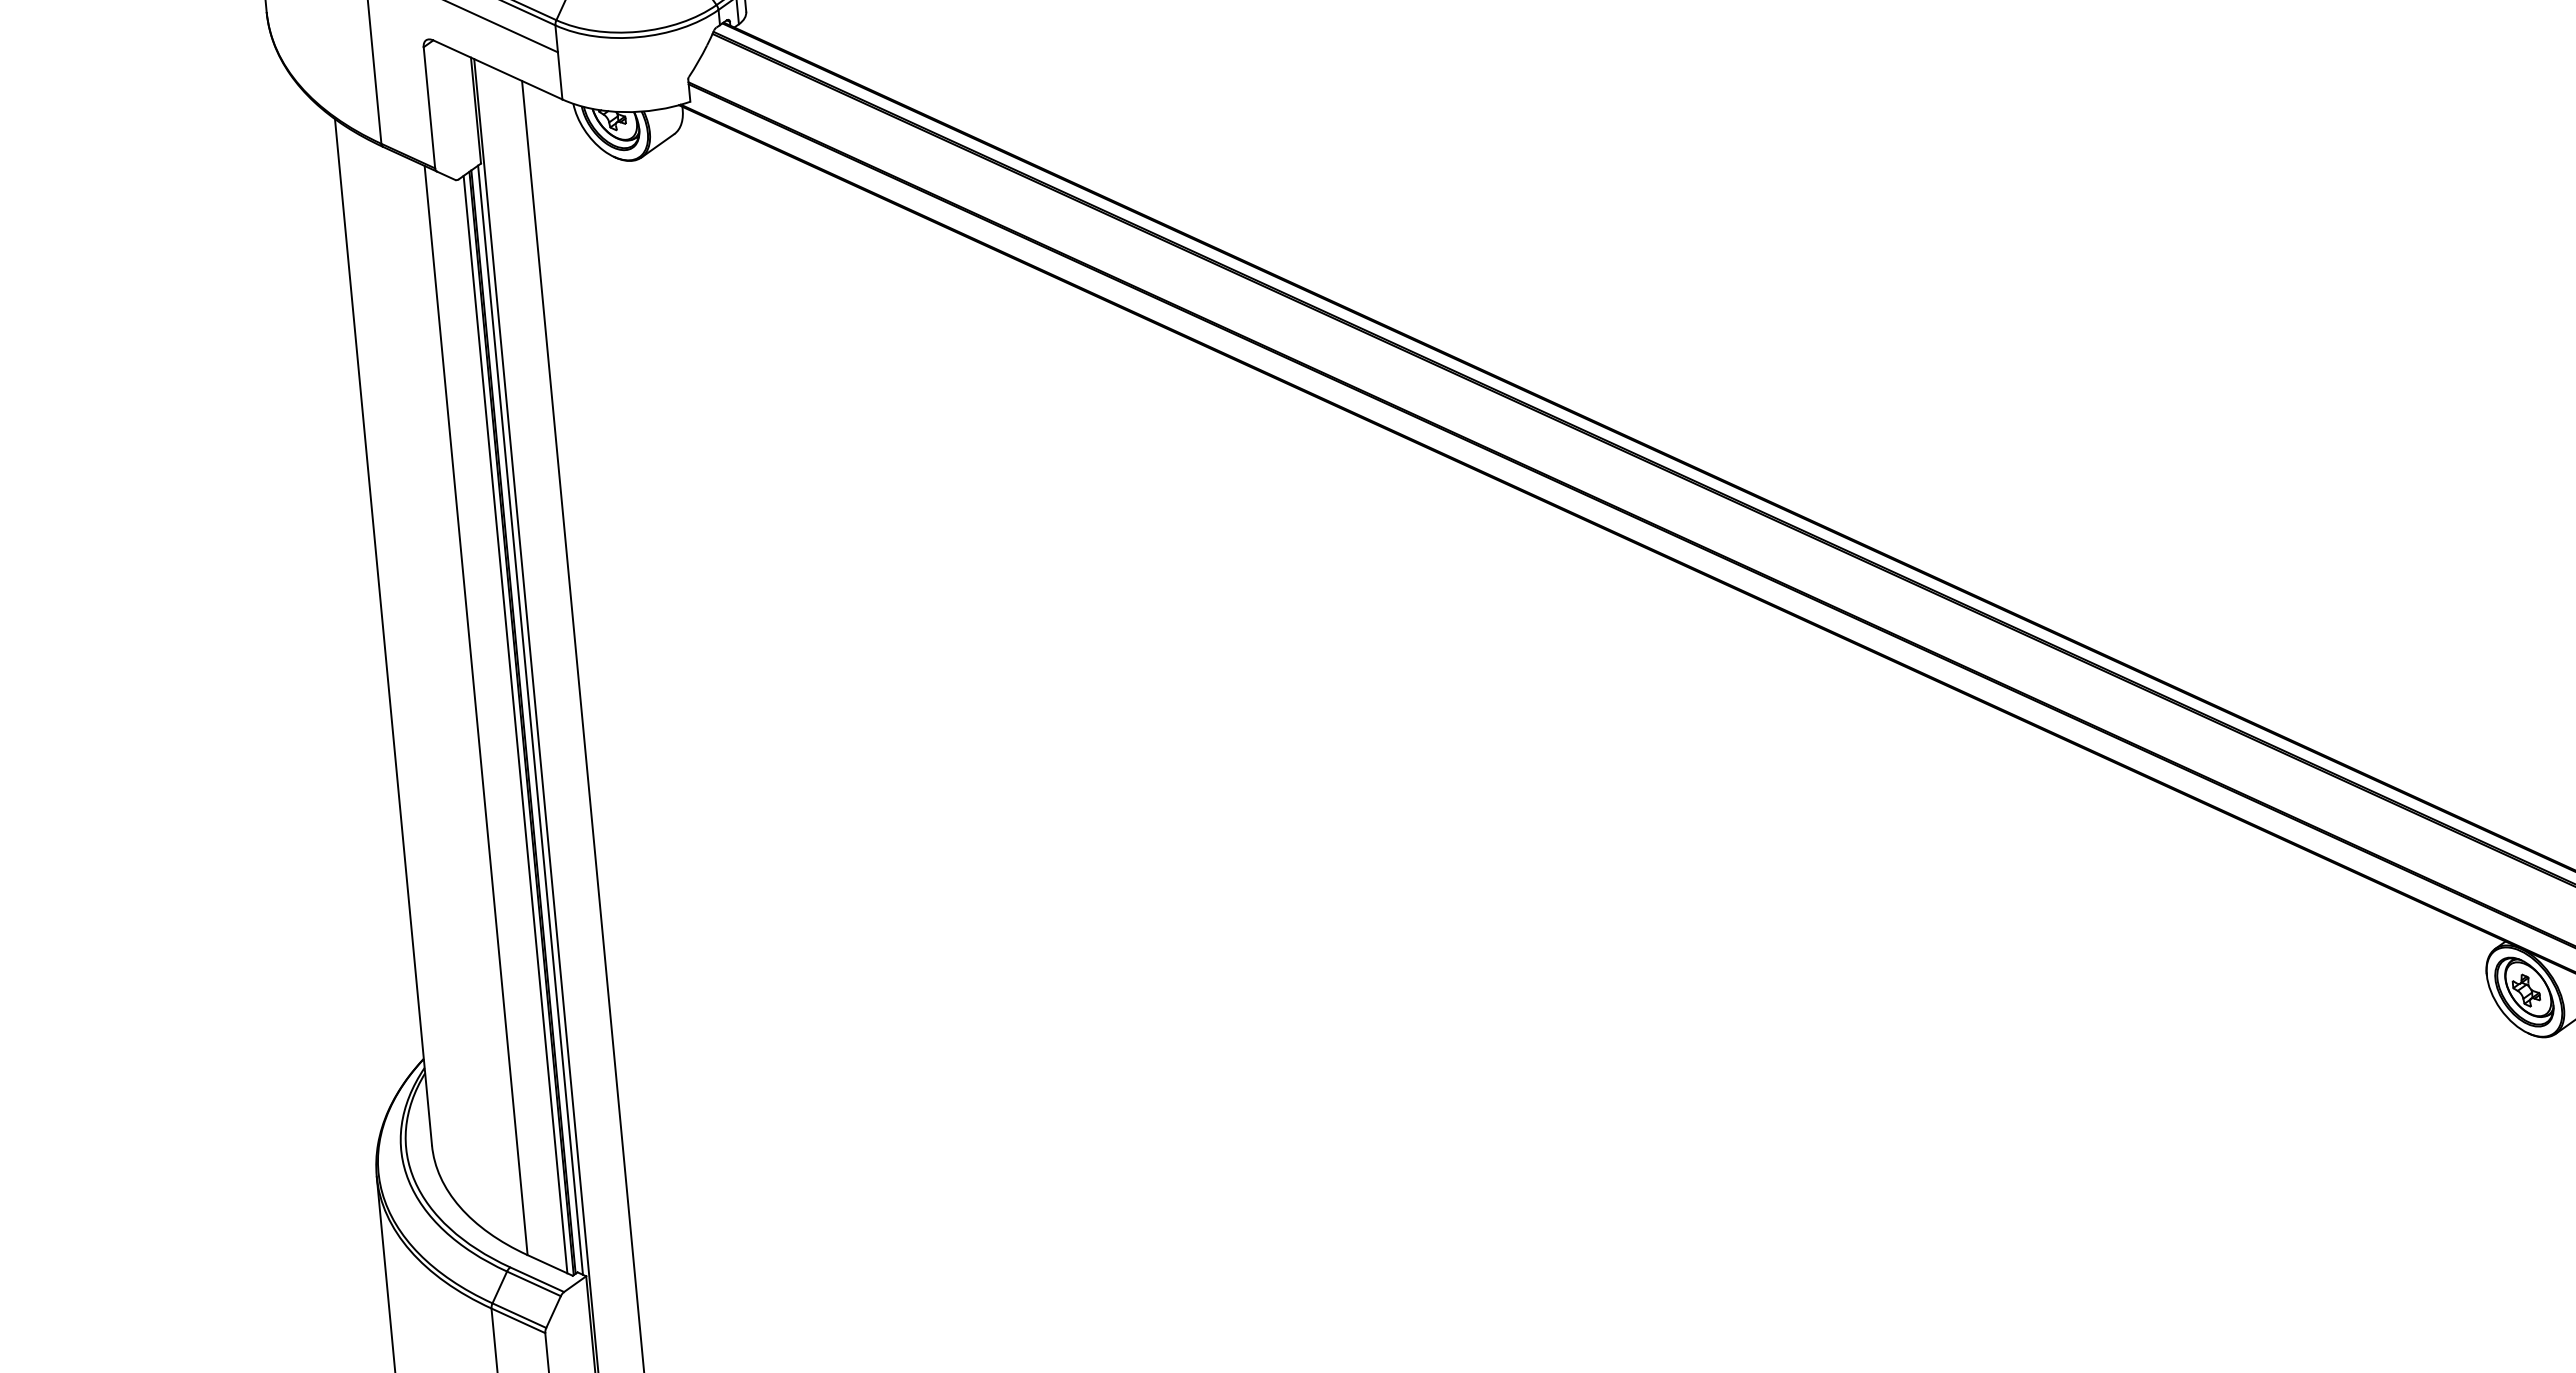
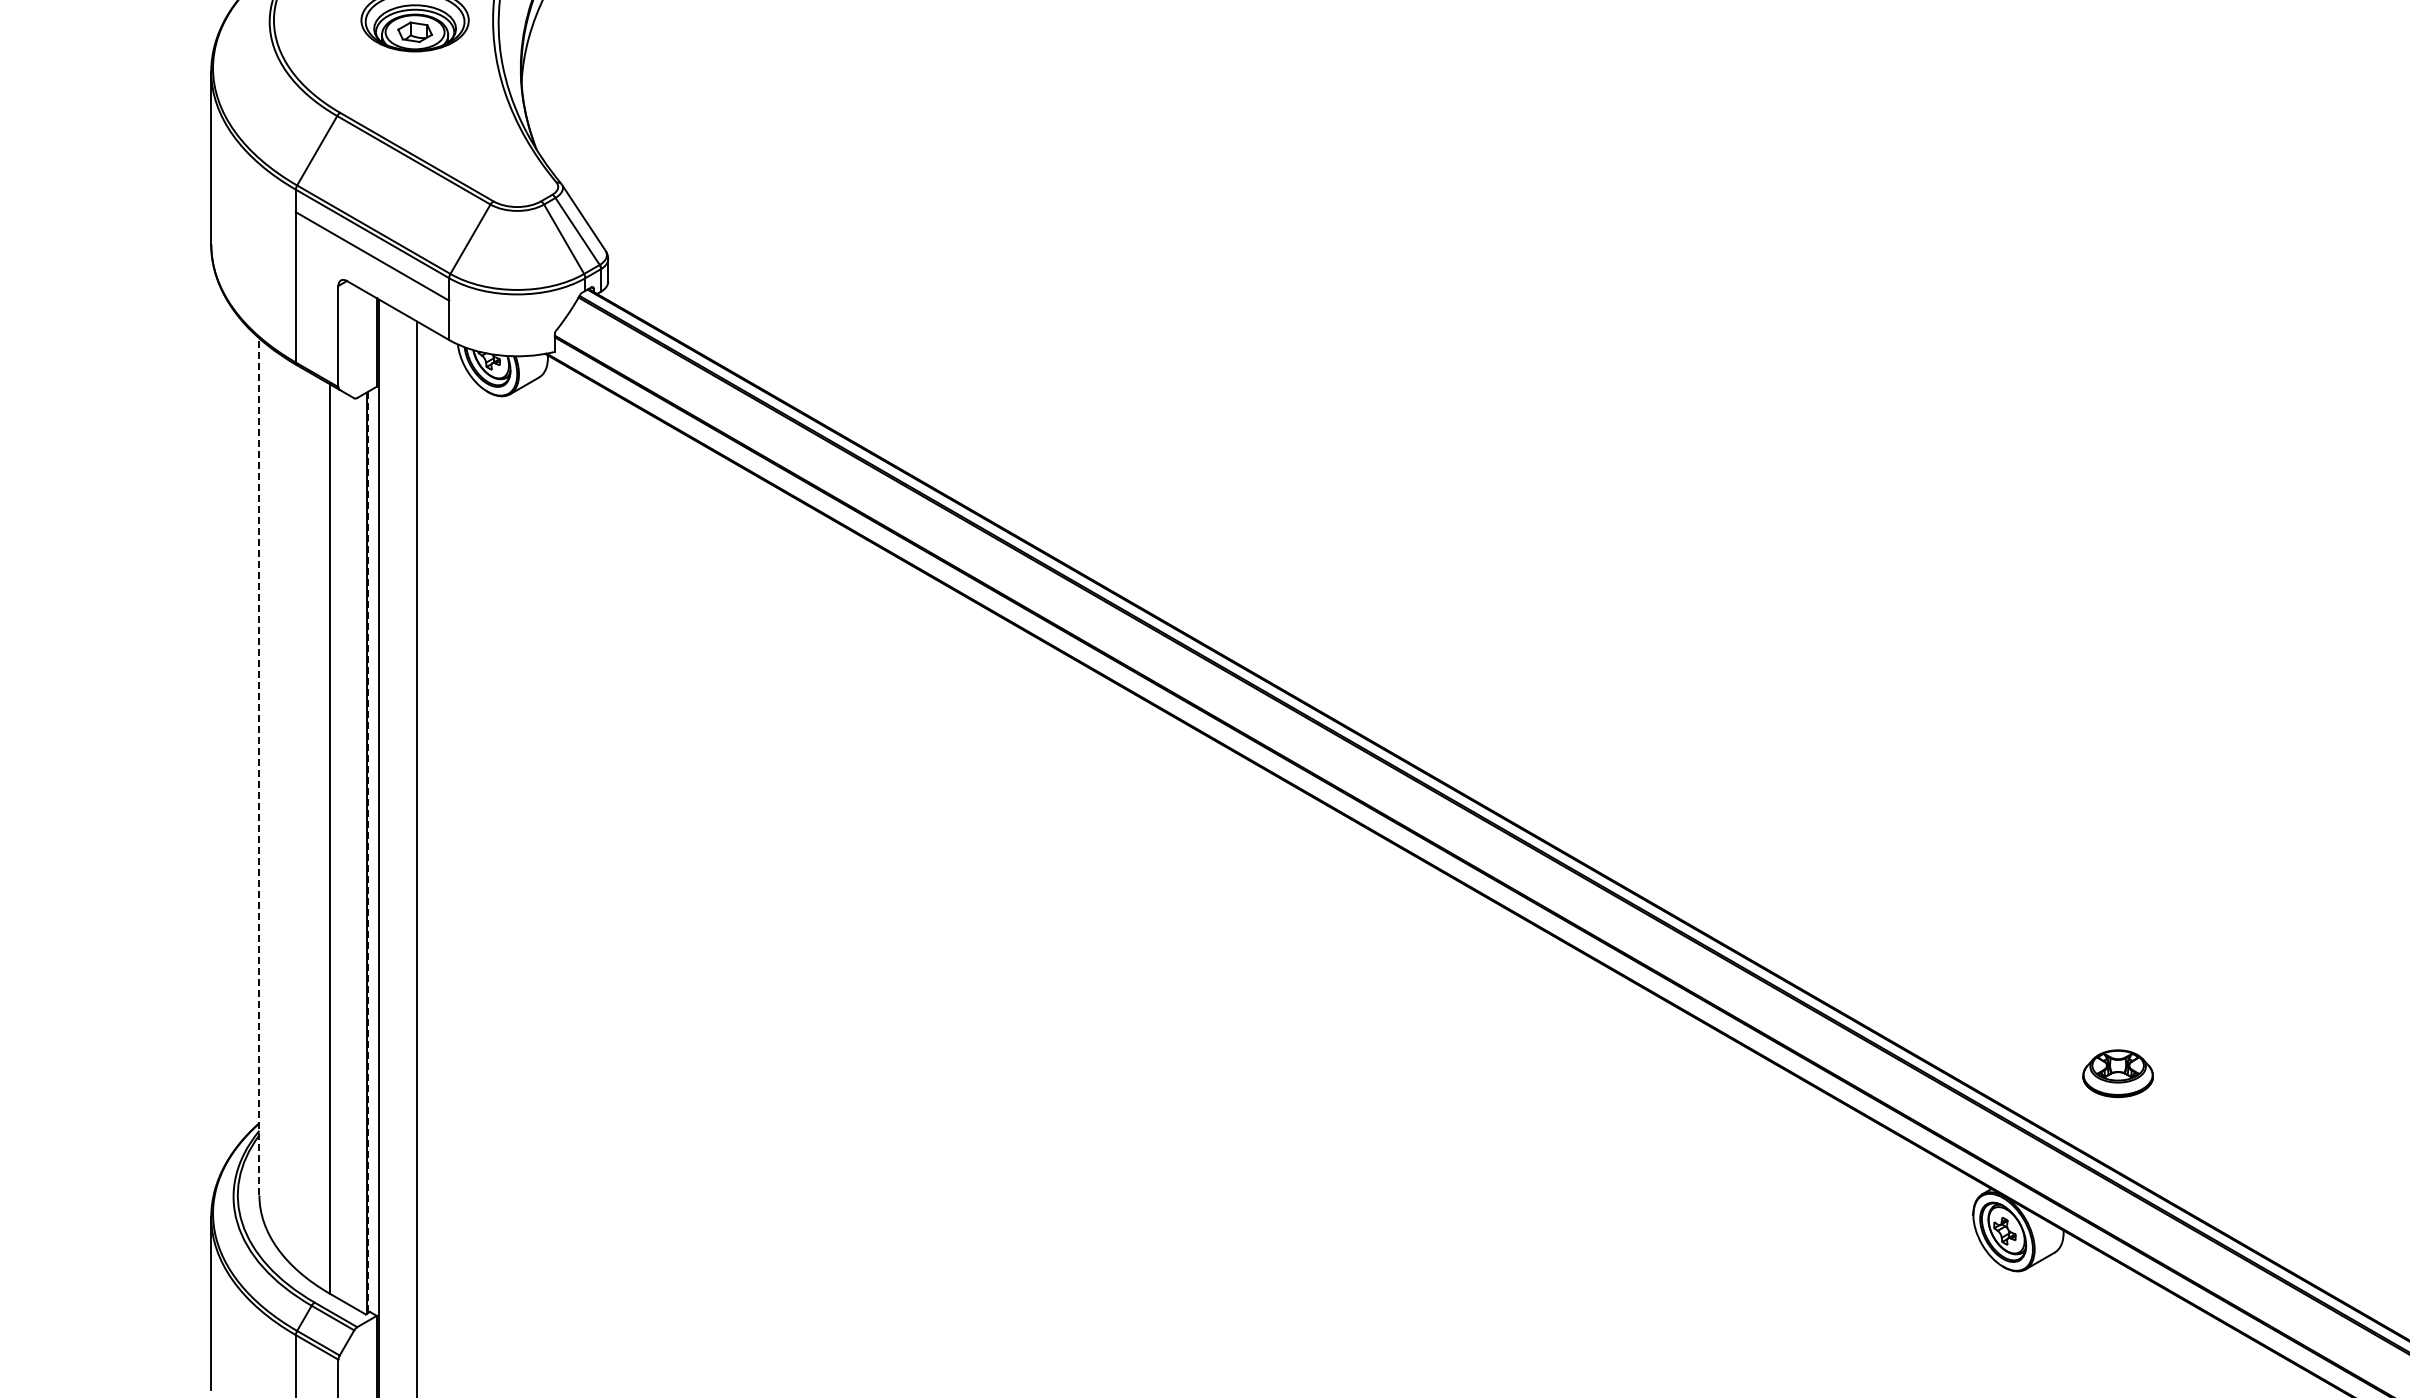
line: (383, 631) -> (259, 766), solid -> dashed
line: (530, 720) -> (374, 851), removed
line: (523, 722) -> (368, 852), solid -> dashed
line: (515, 724) -> (361, 853), removed

